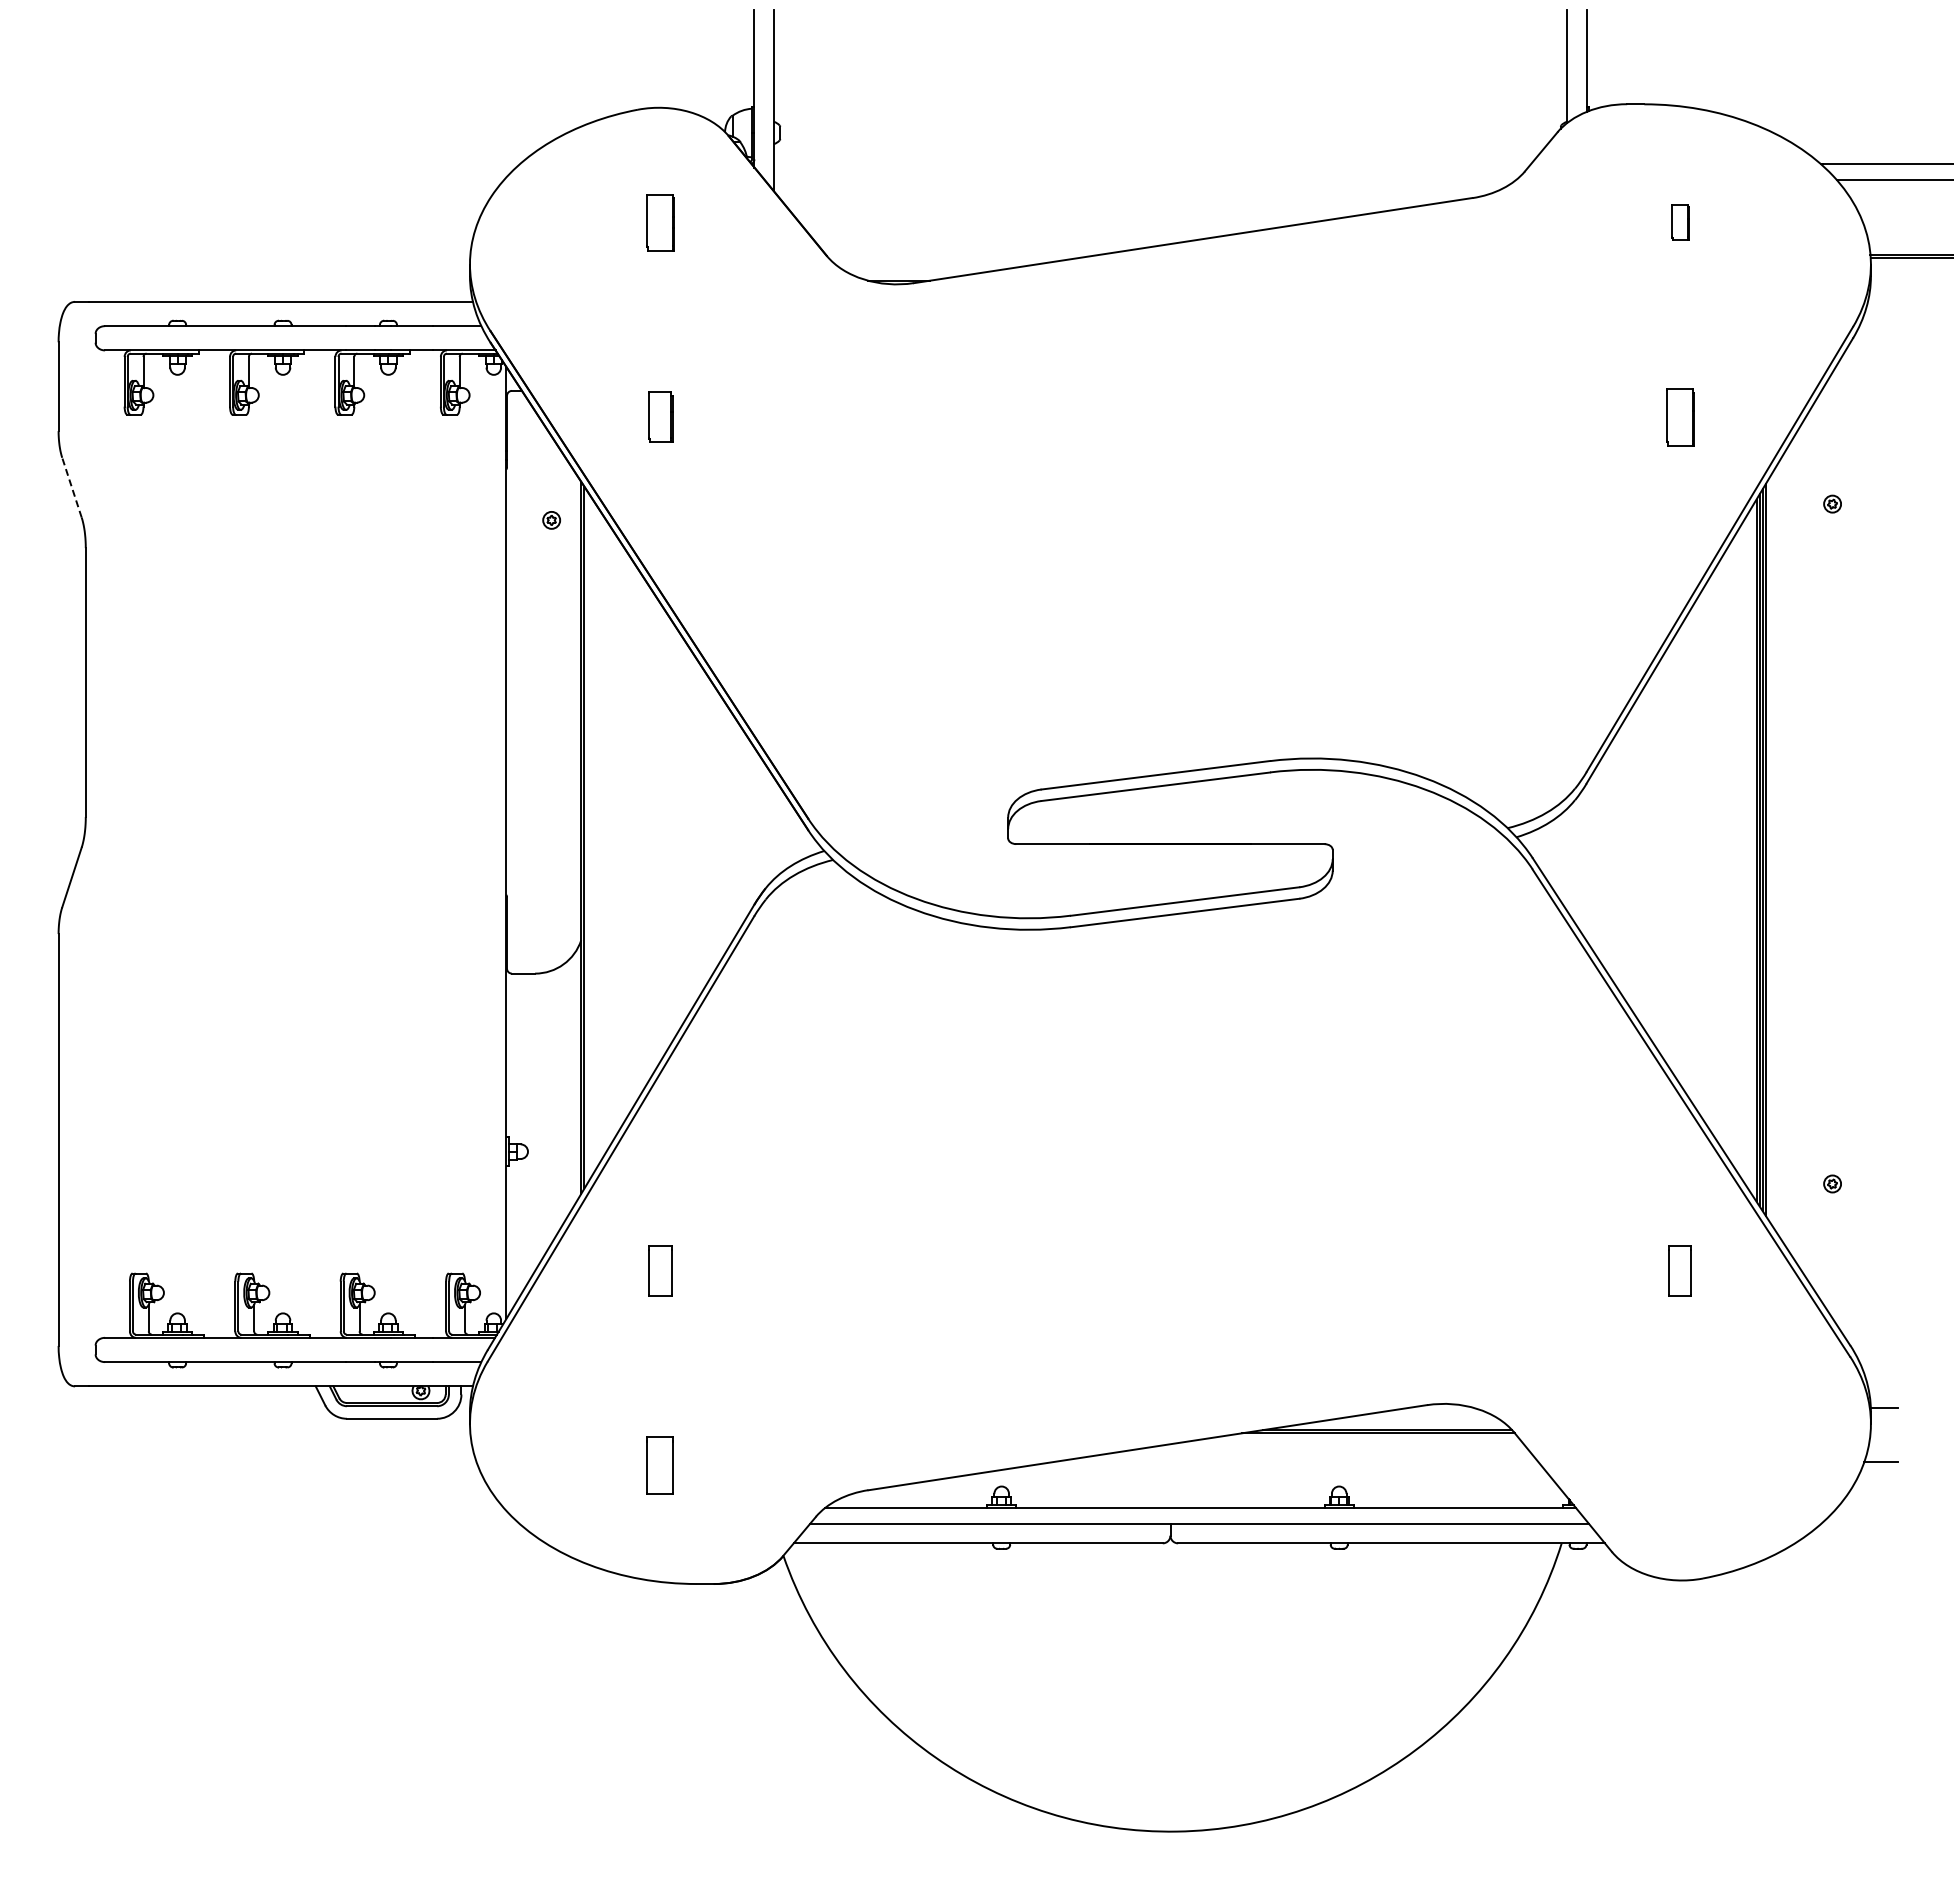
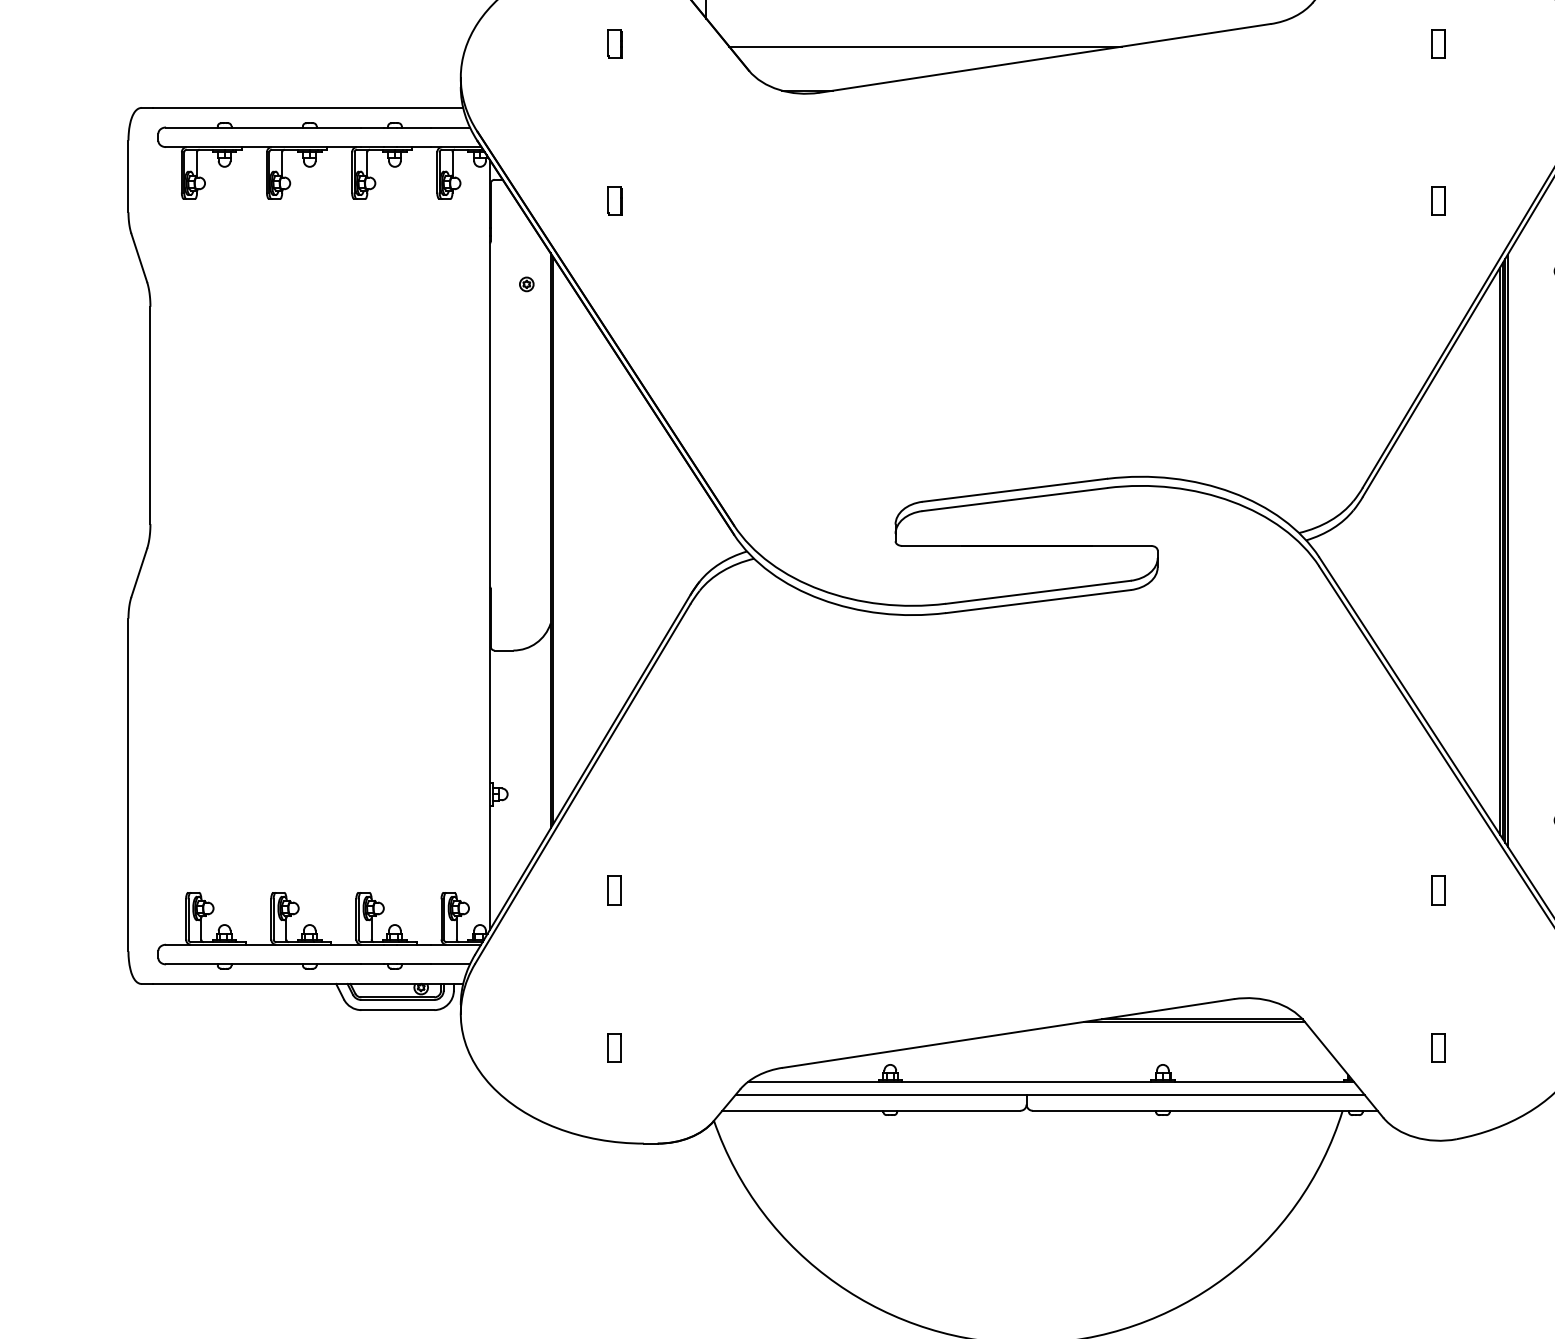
part: (660, 222) -> (614, 43), size x0.62
line: (1045, 226) -> (925, 47), added
part: (660, 417) -> (614, 201), size x0.71
part: (1680, 417) -> (1438, 201), size x0.62
line: (71, 487) -> (138, 257), dashed -> solid
part: (659, 1270) -> (613, 890), size x0.71
part: (1679, 1270) -> (1437, 890), size x0.71
part: (659, 1465) -> (613, 1047), size x0.62
part: (1679, 1465) -> (1437, 1047), added

